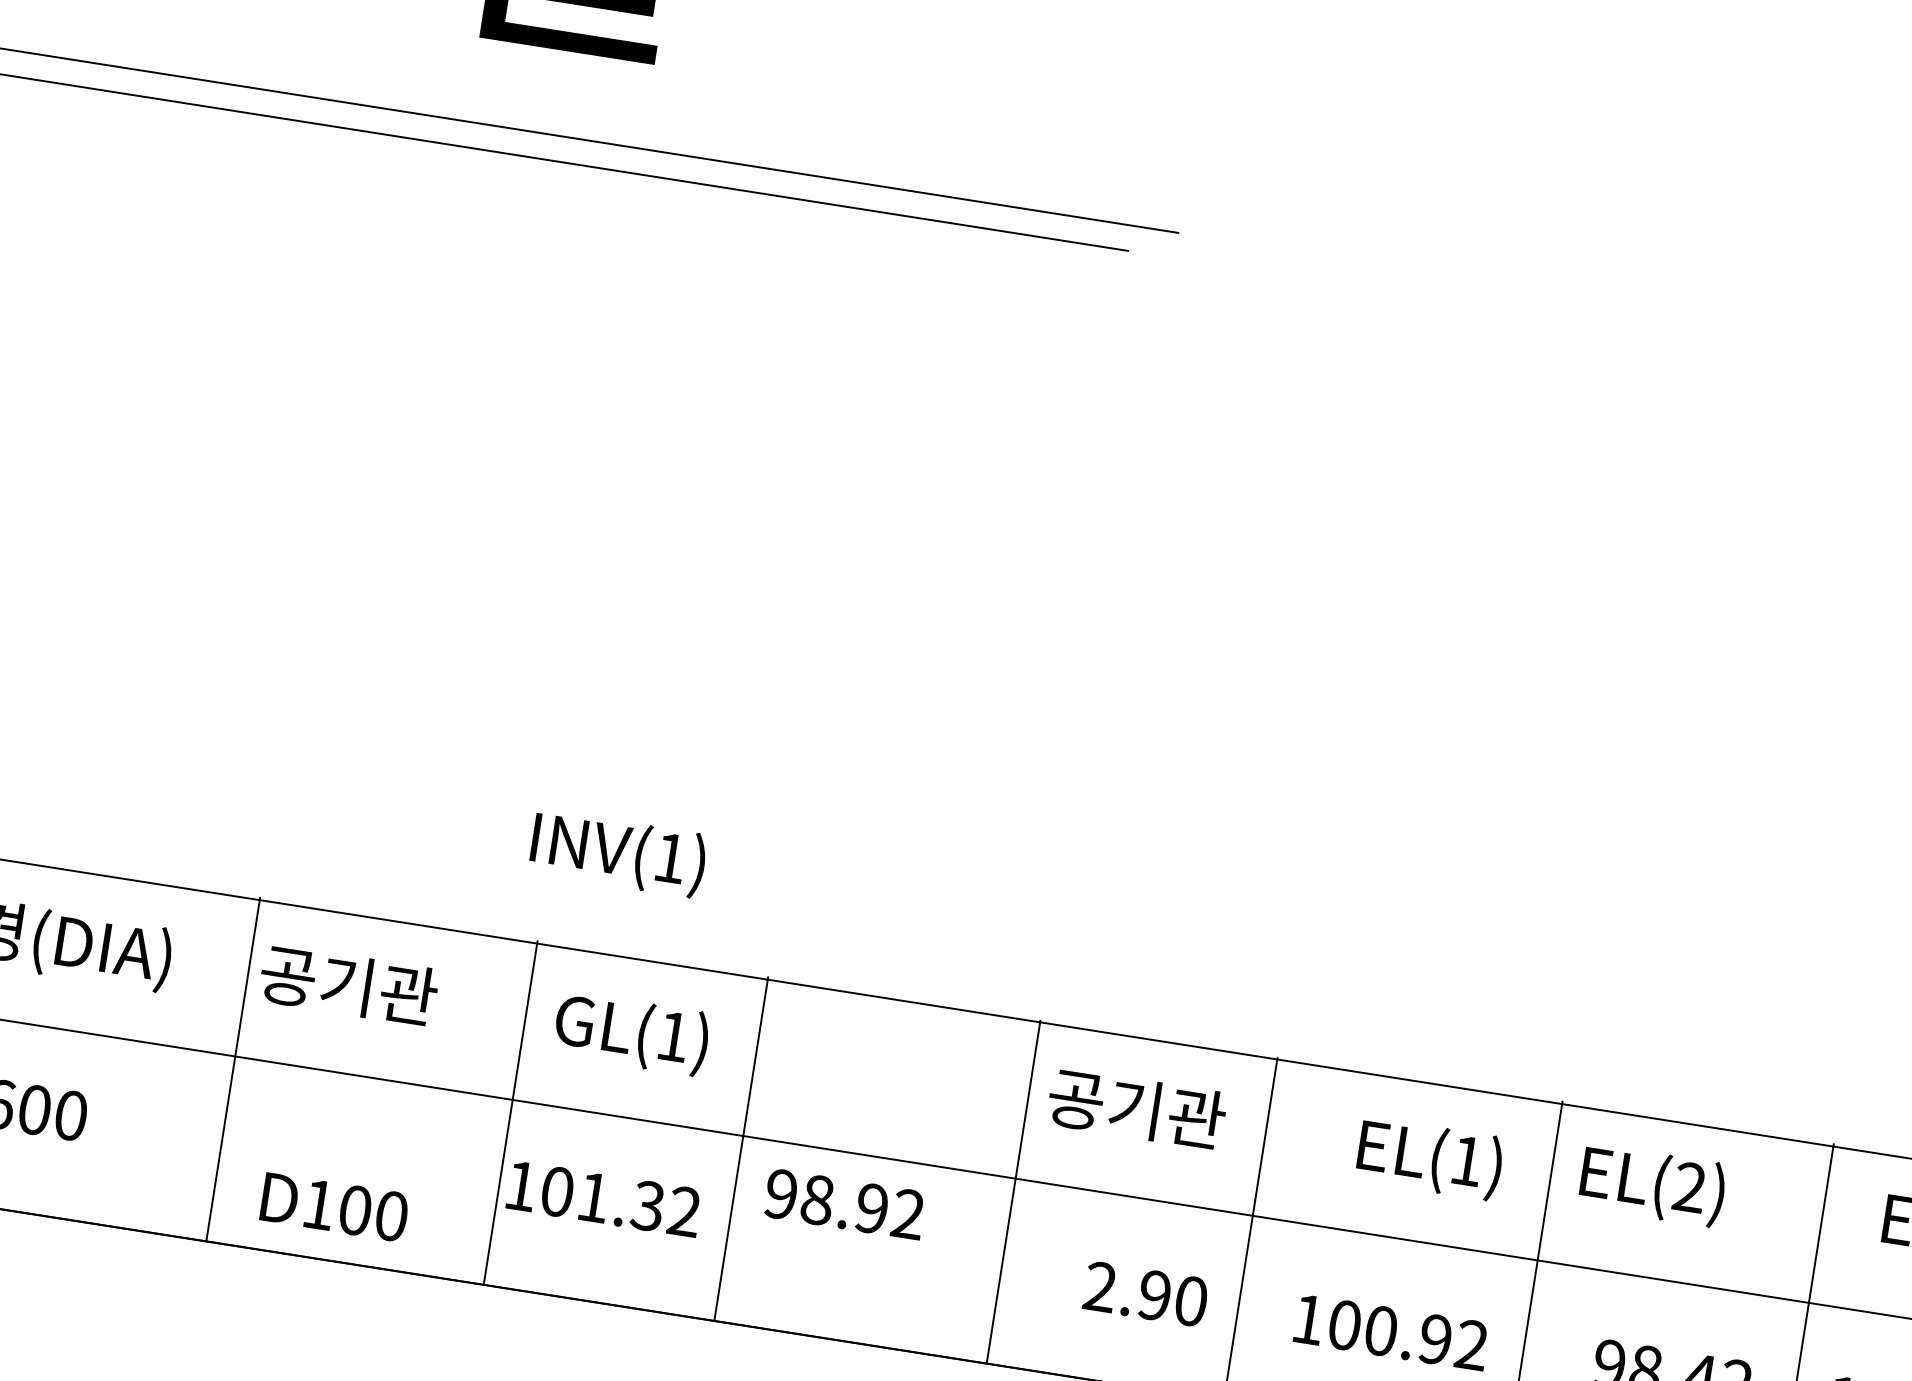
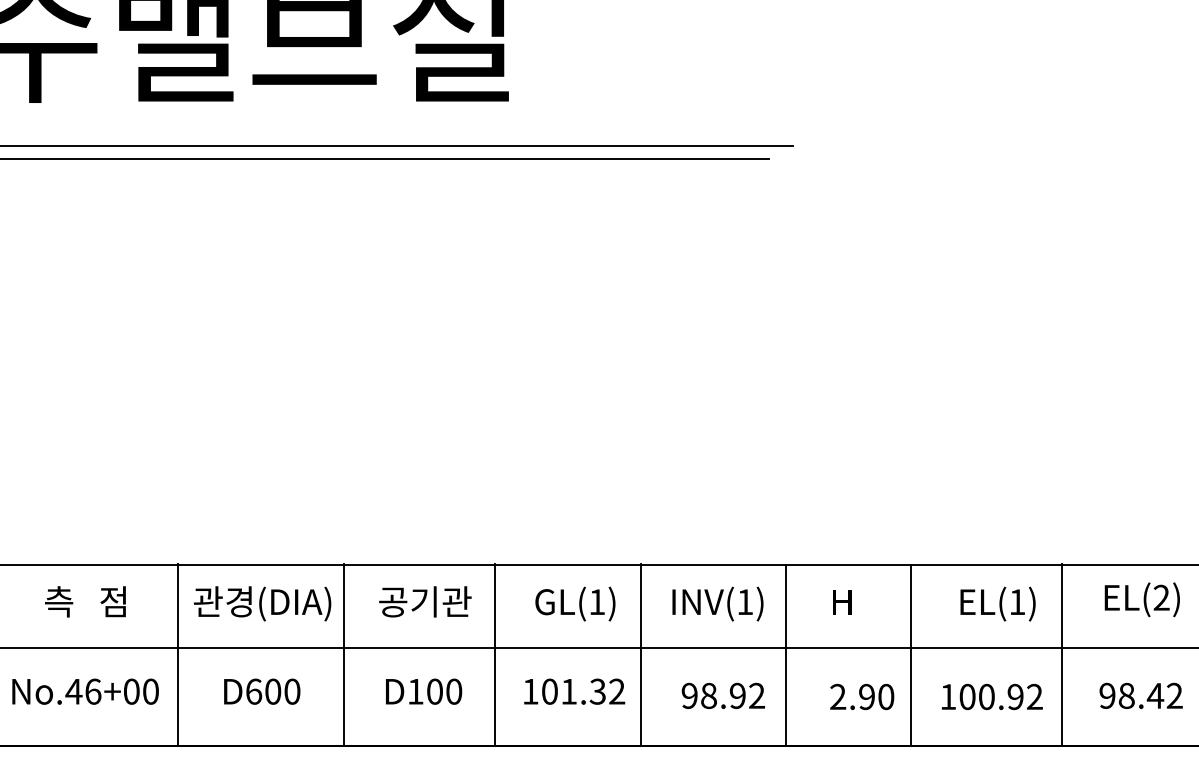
text: (617, 852) -> (717, 603), moved
line: (233, 1069) -> (344, 654), moved
text: (1136, 1108) -> (842, 601), 공기관 -> H
line: (511, 1112) -> (495, 654), moved
text: (1651, 1184) -> (1141, 599), moved
text: (843, 1203) -> (722, 695), moved
text: (335, 1207) -> (424, 691), moved

